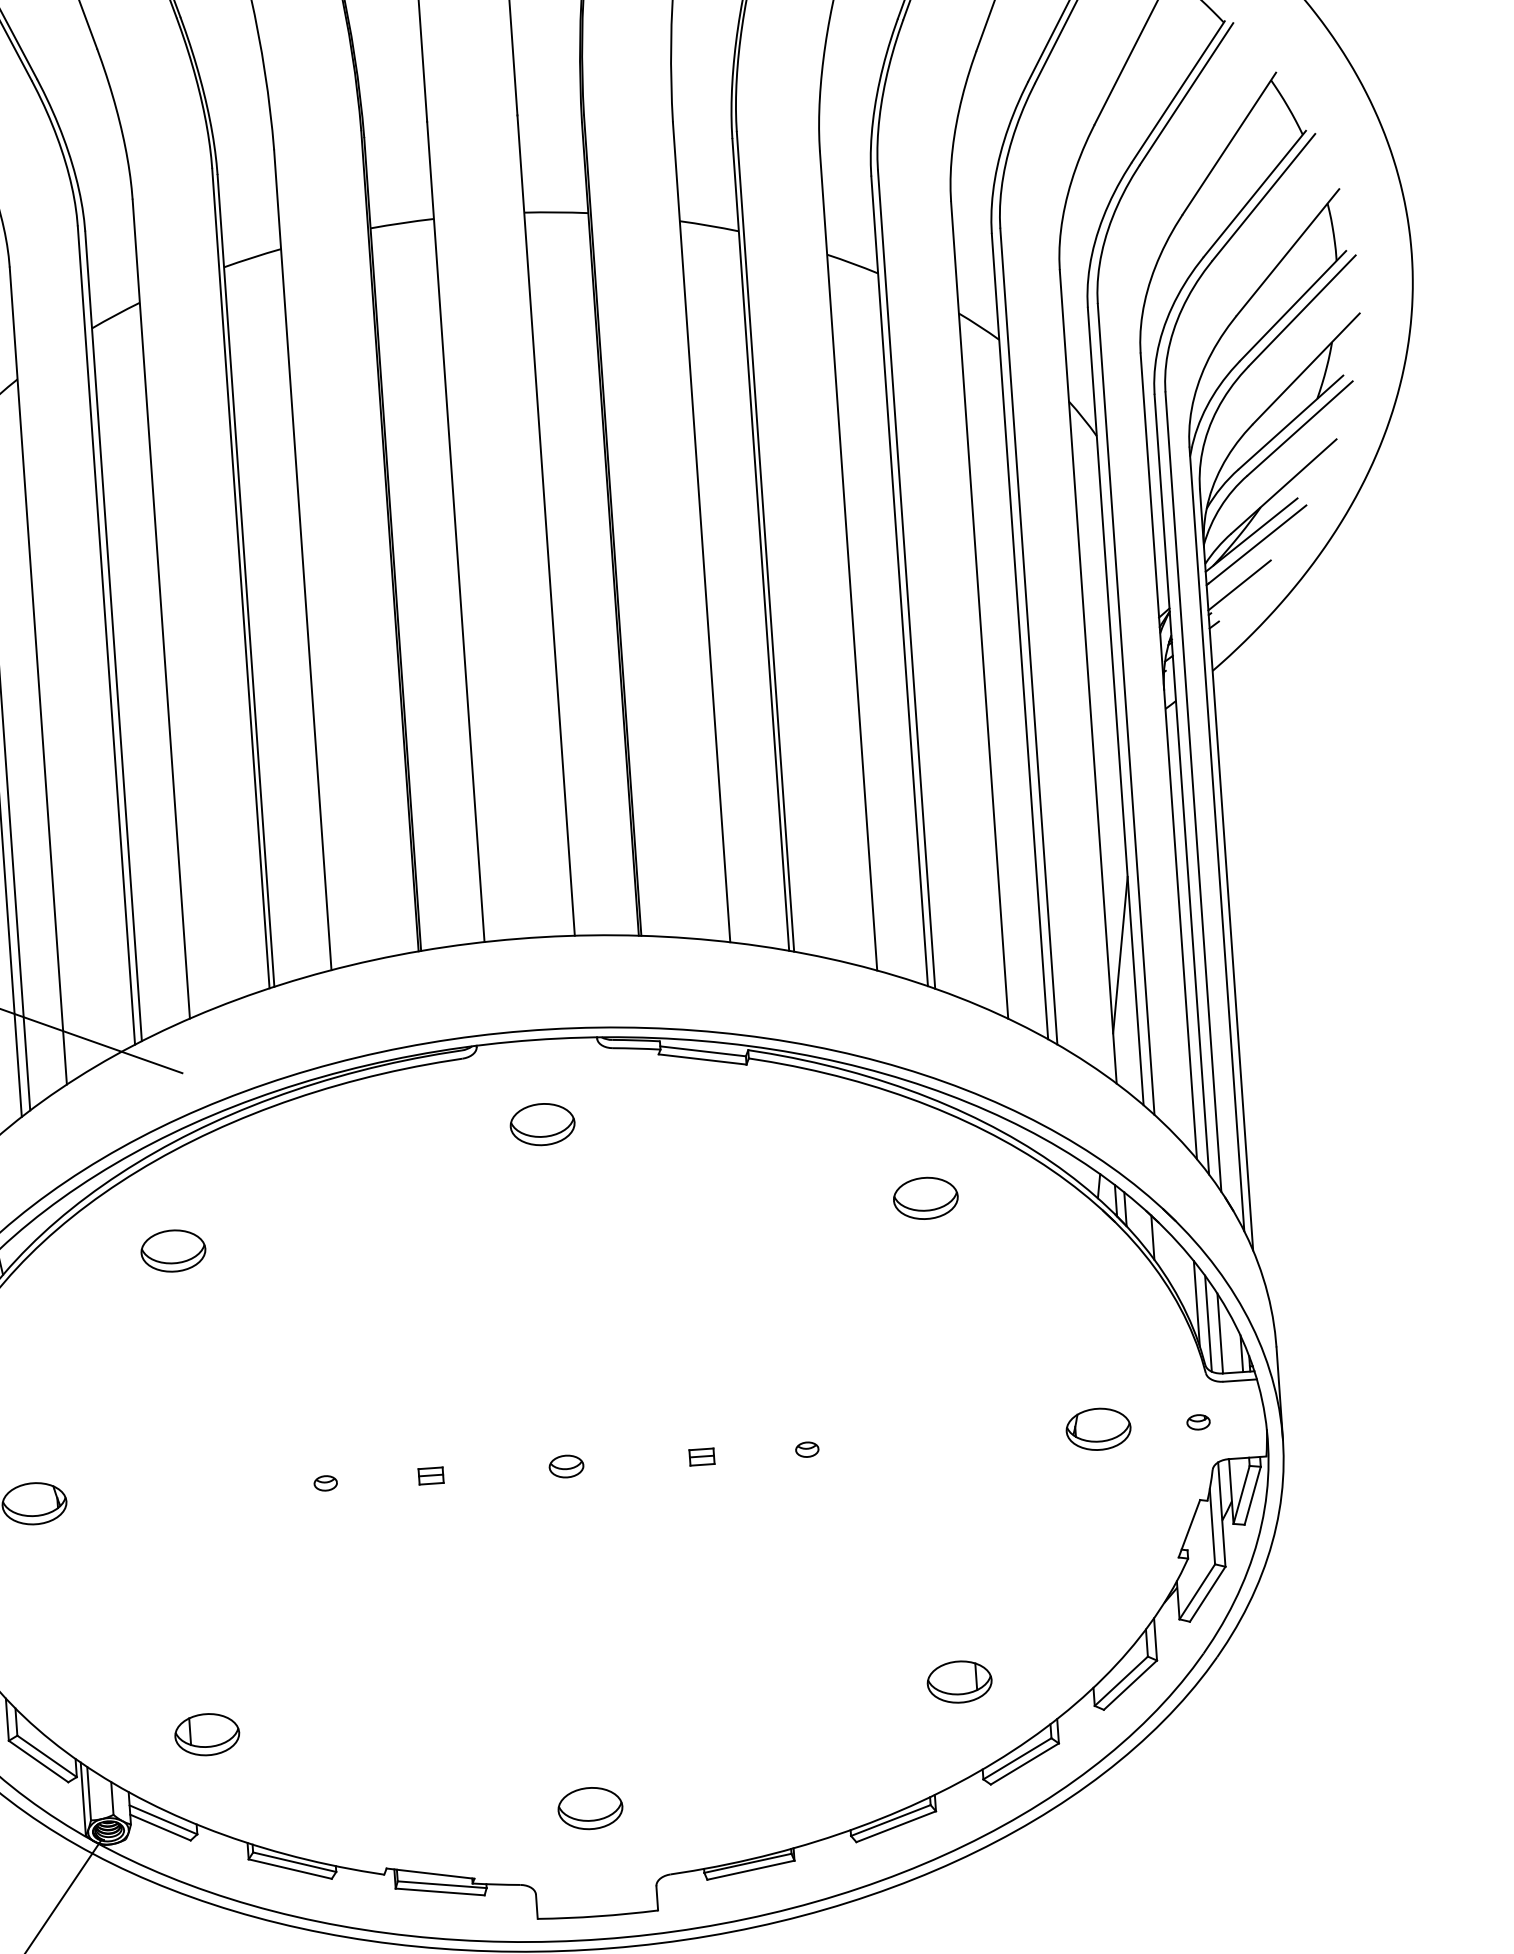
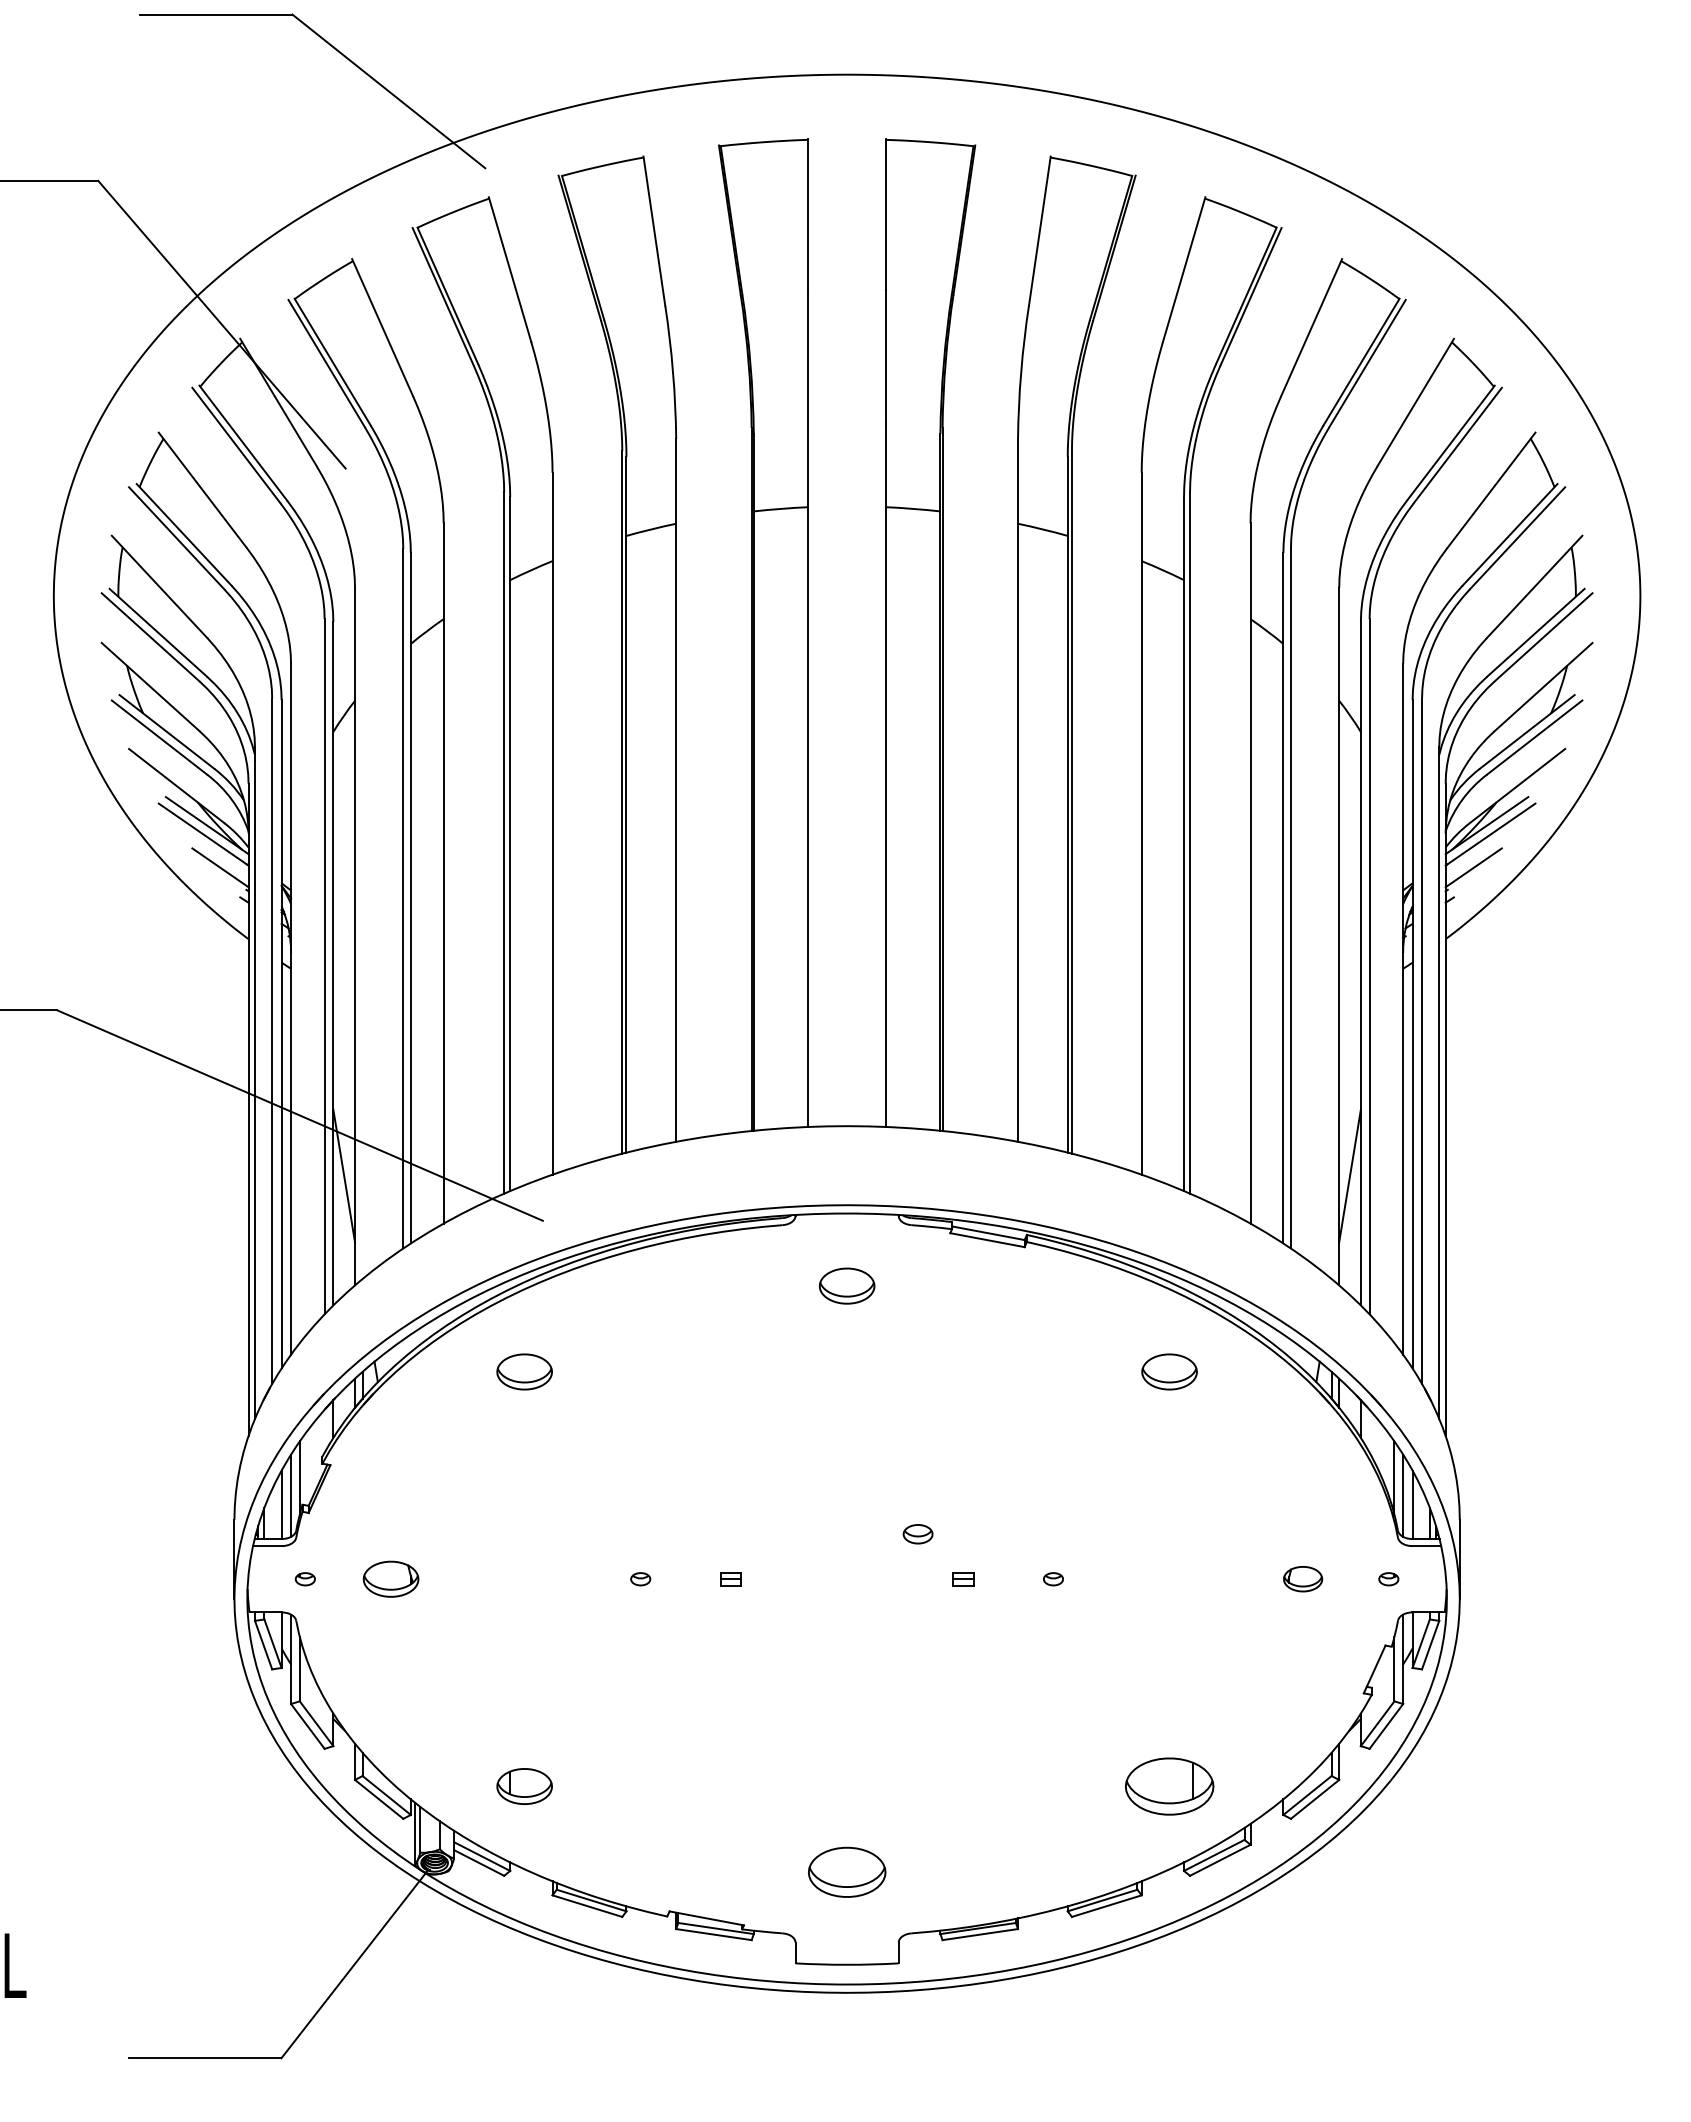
part: (1097, 1428) -> (1302, 1578), size x0.7
part: (565, 1466) -> (917, 1534), moved
part: (959, 1682) -> (1169, 1786), size x1.6
part: (589, 1808) -> (846, 1872), size x1.4

